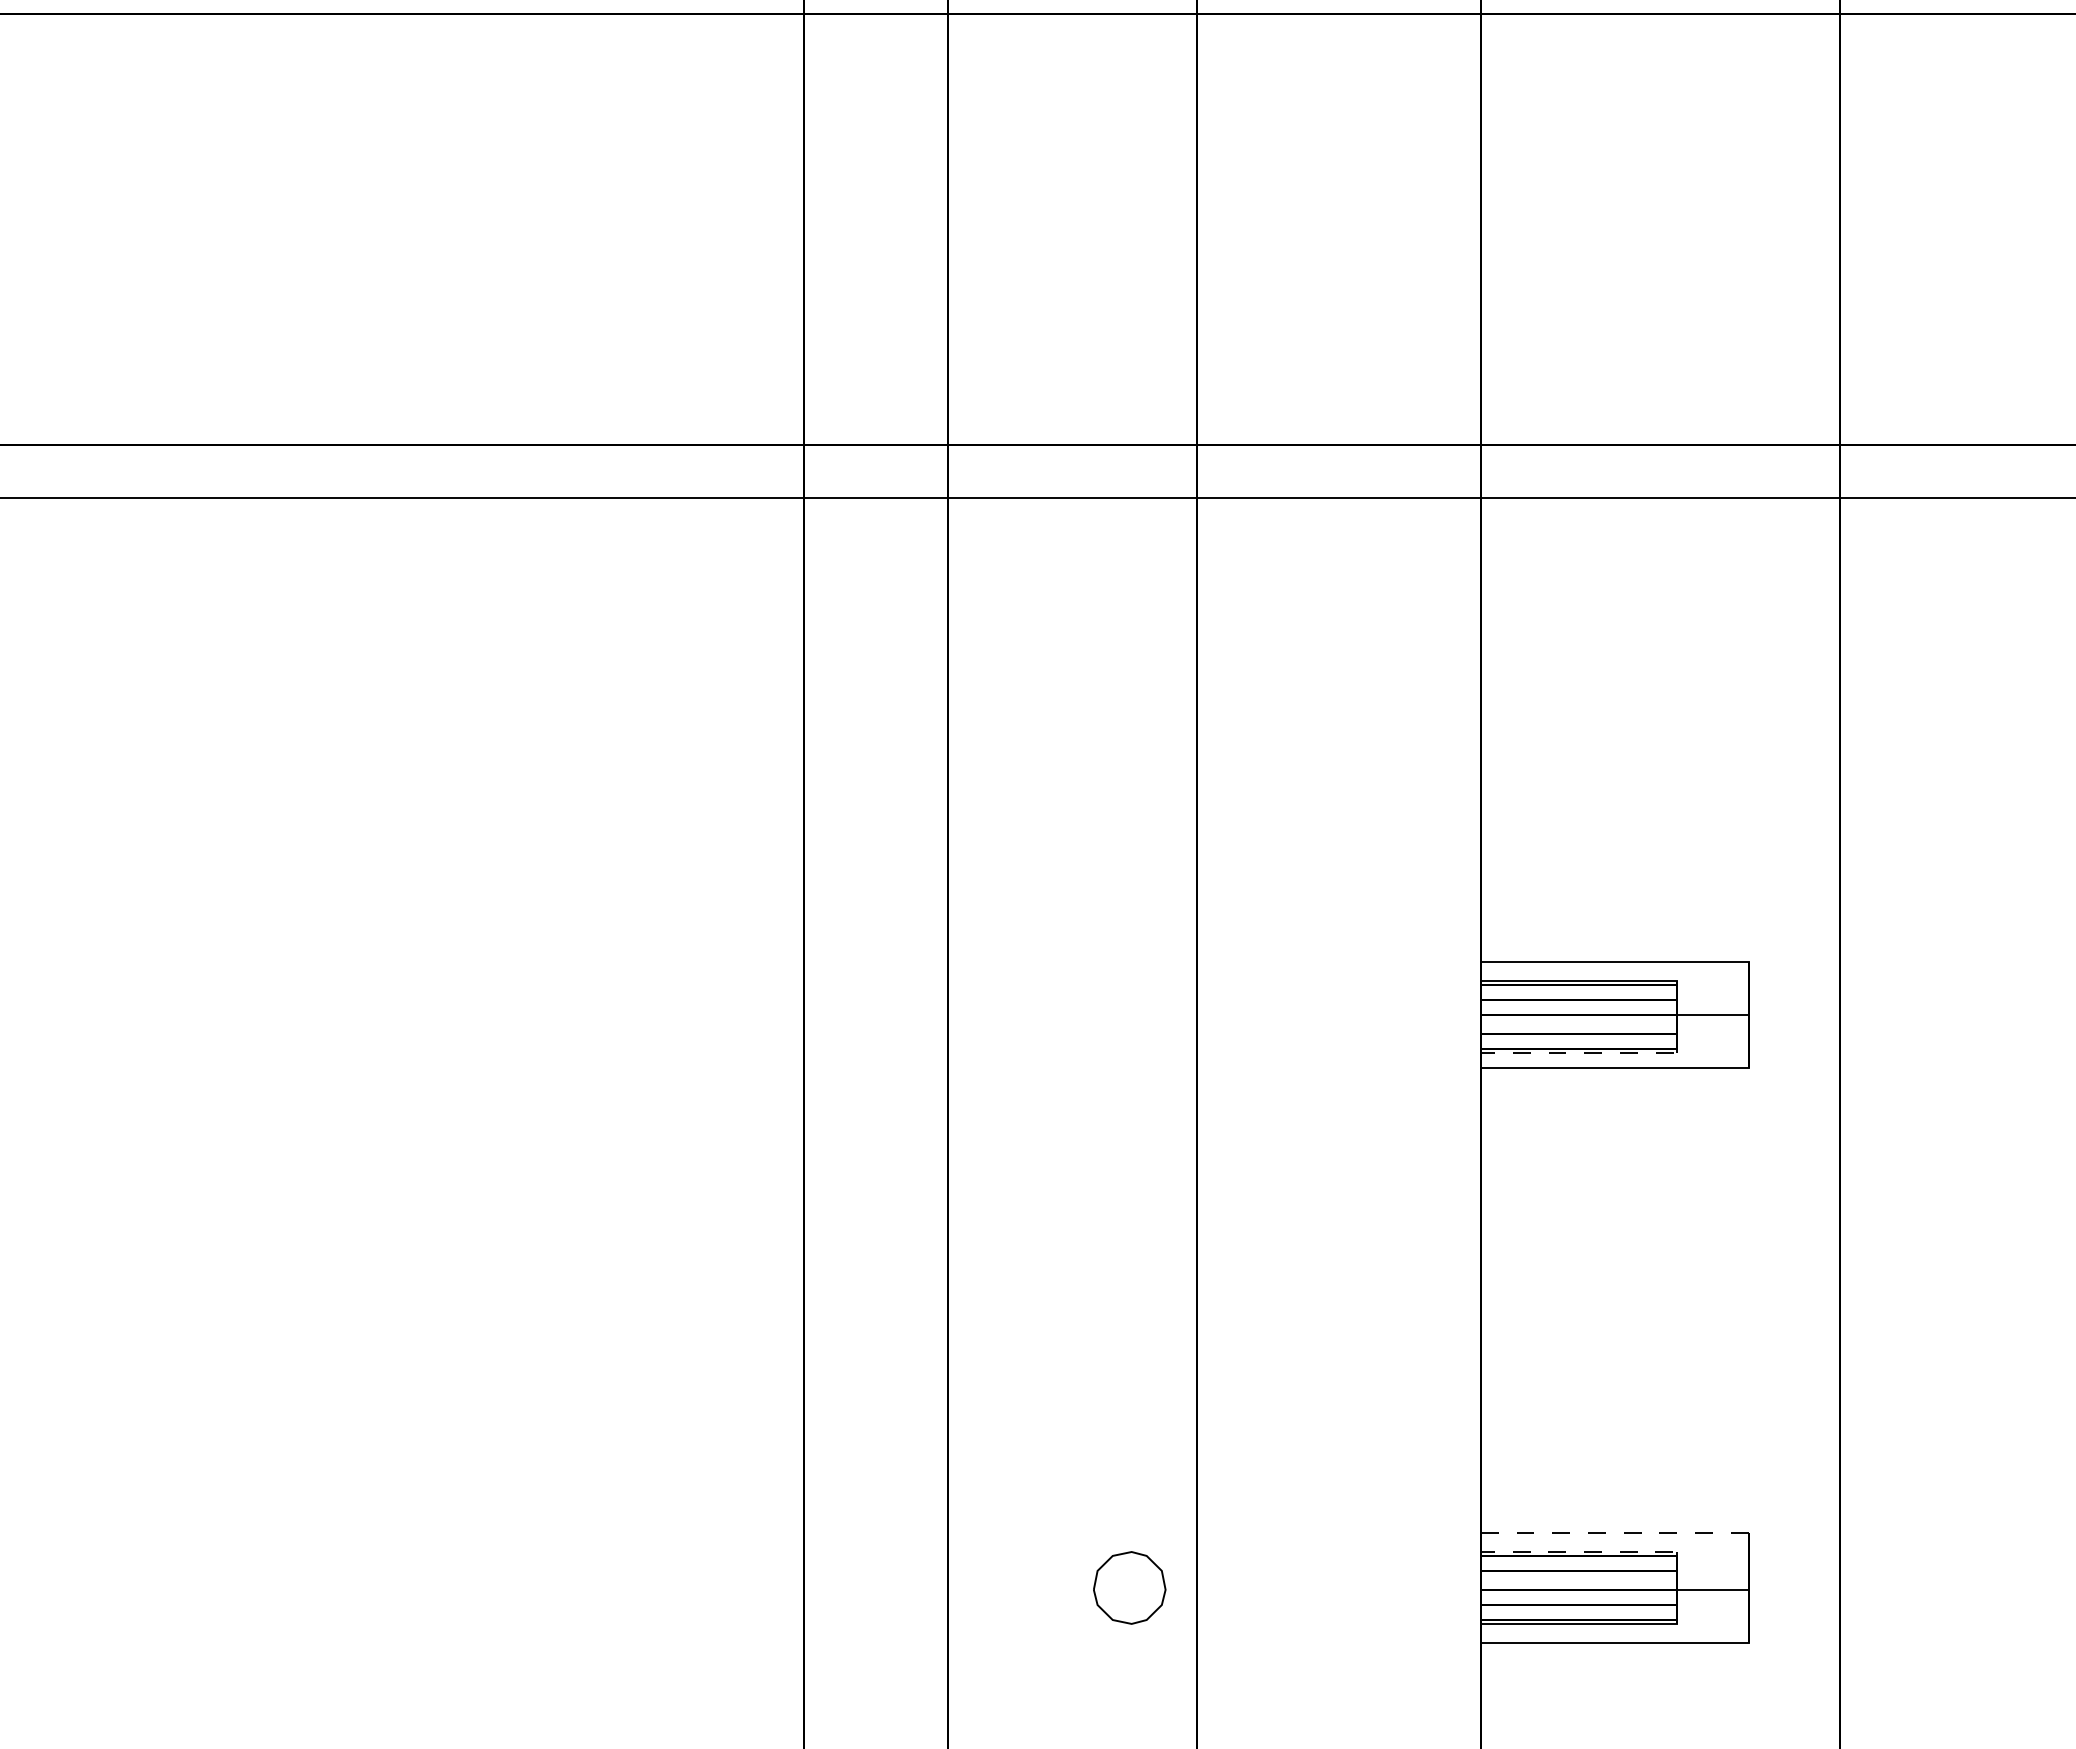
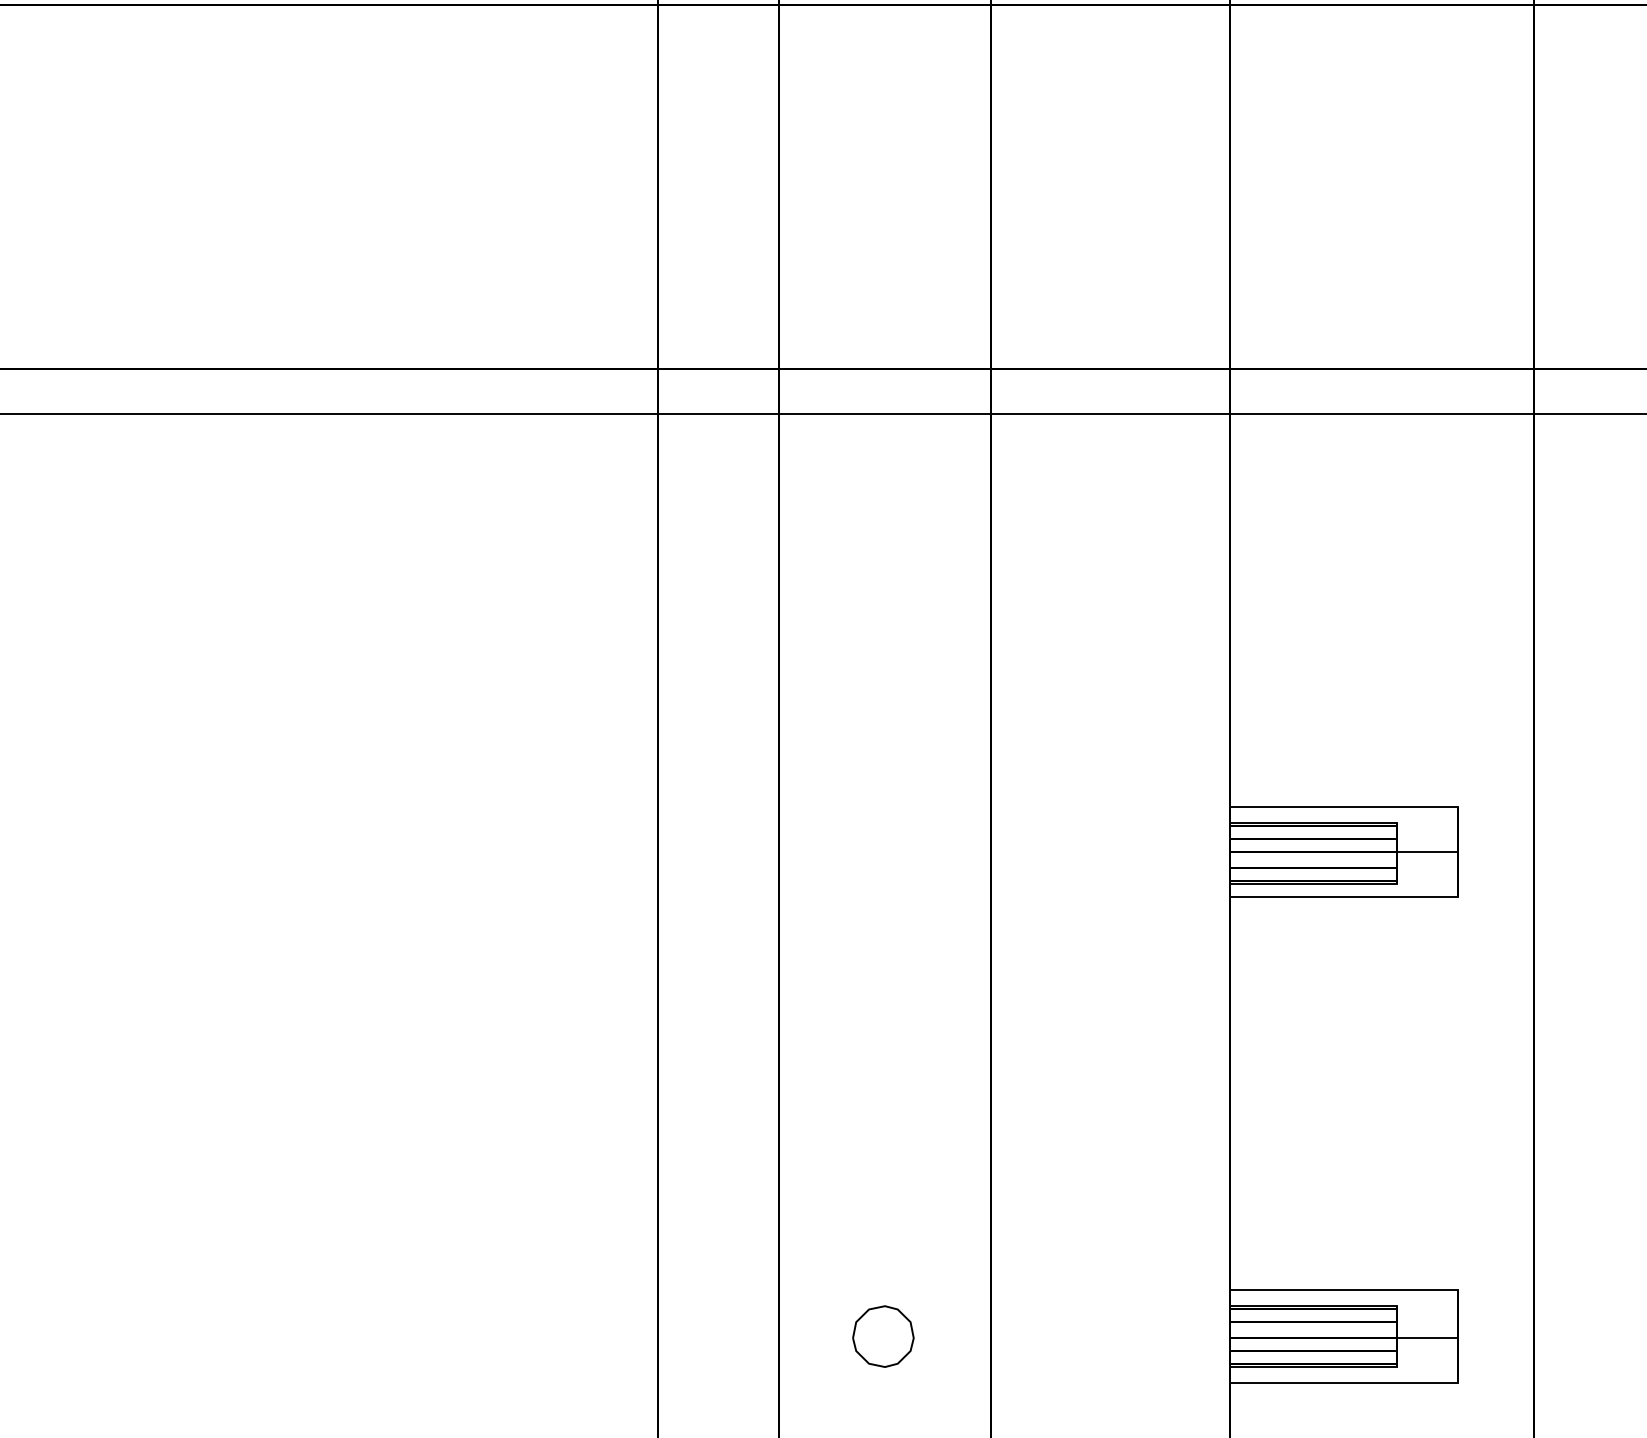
line: (1579, 1053) -> (1313, 884), dashed -> solid
line: (1615, 1533) -> (1344, 1290), dashed -> solid
line: (1579, 1551) -> (1313, 1305), dashed -> solid
part: (1129, 1587) -> (883, 1336), moved

